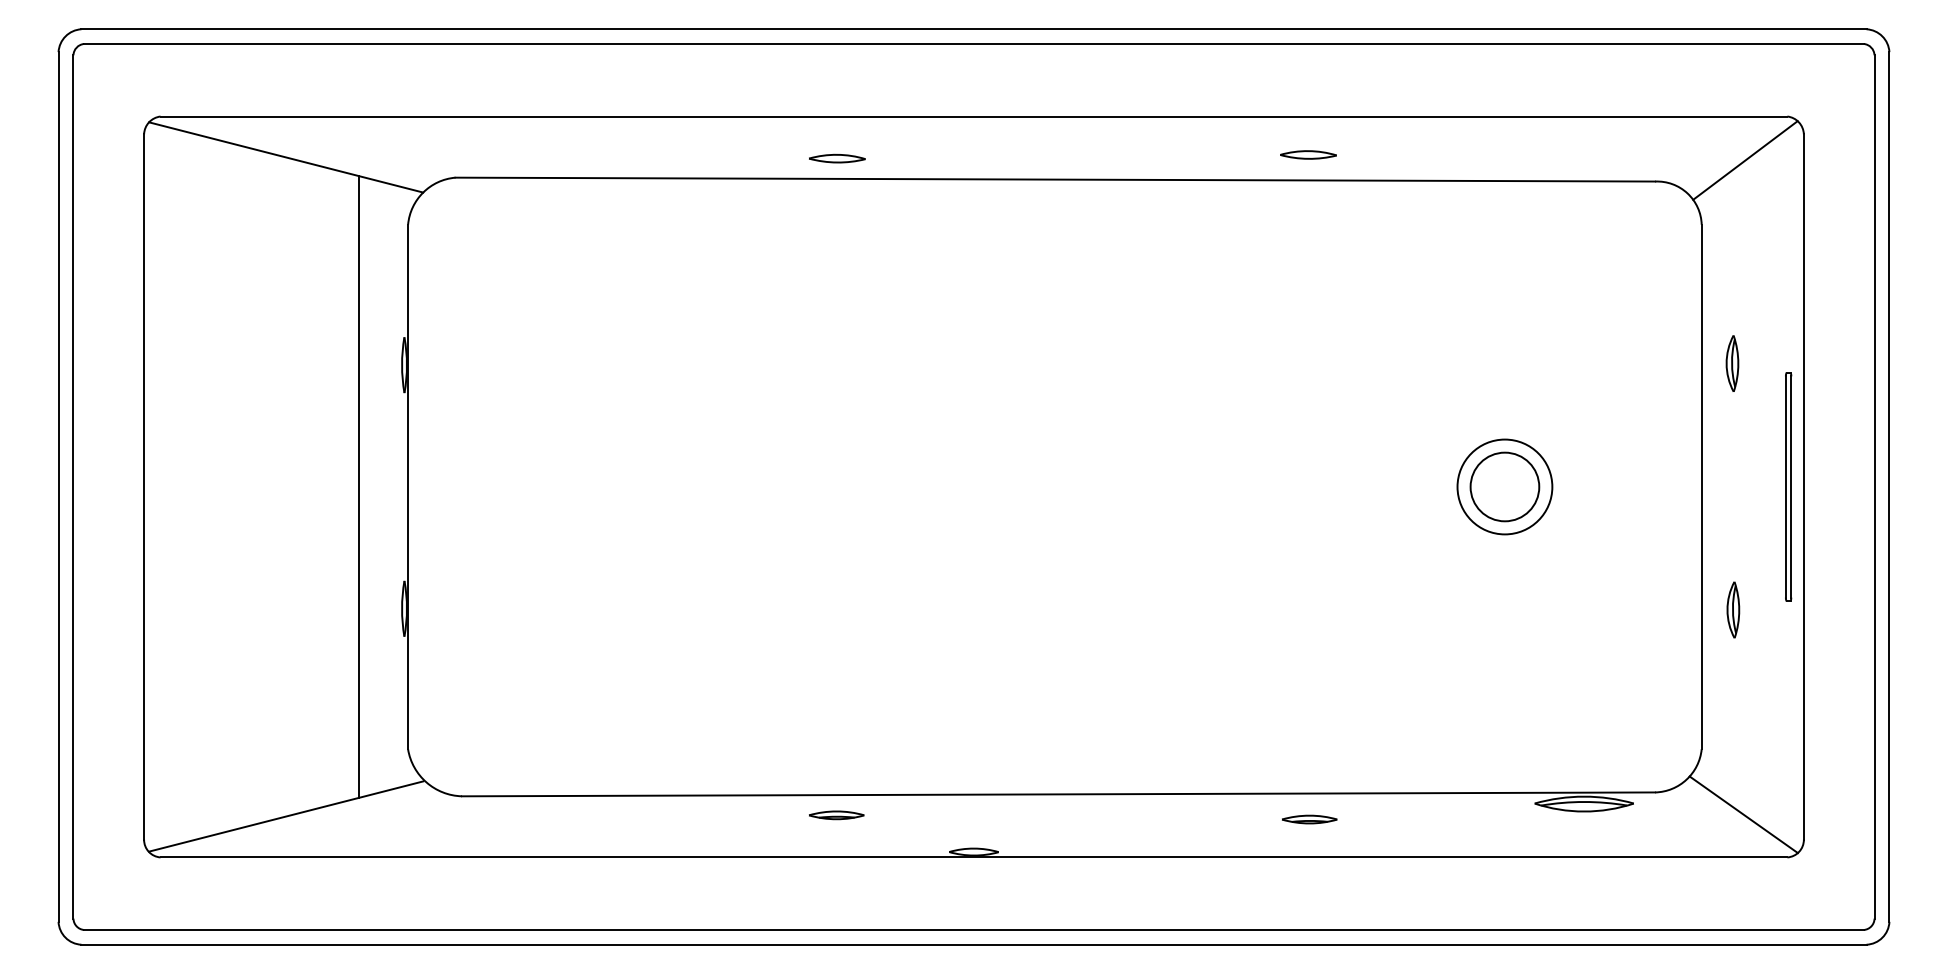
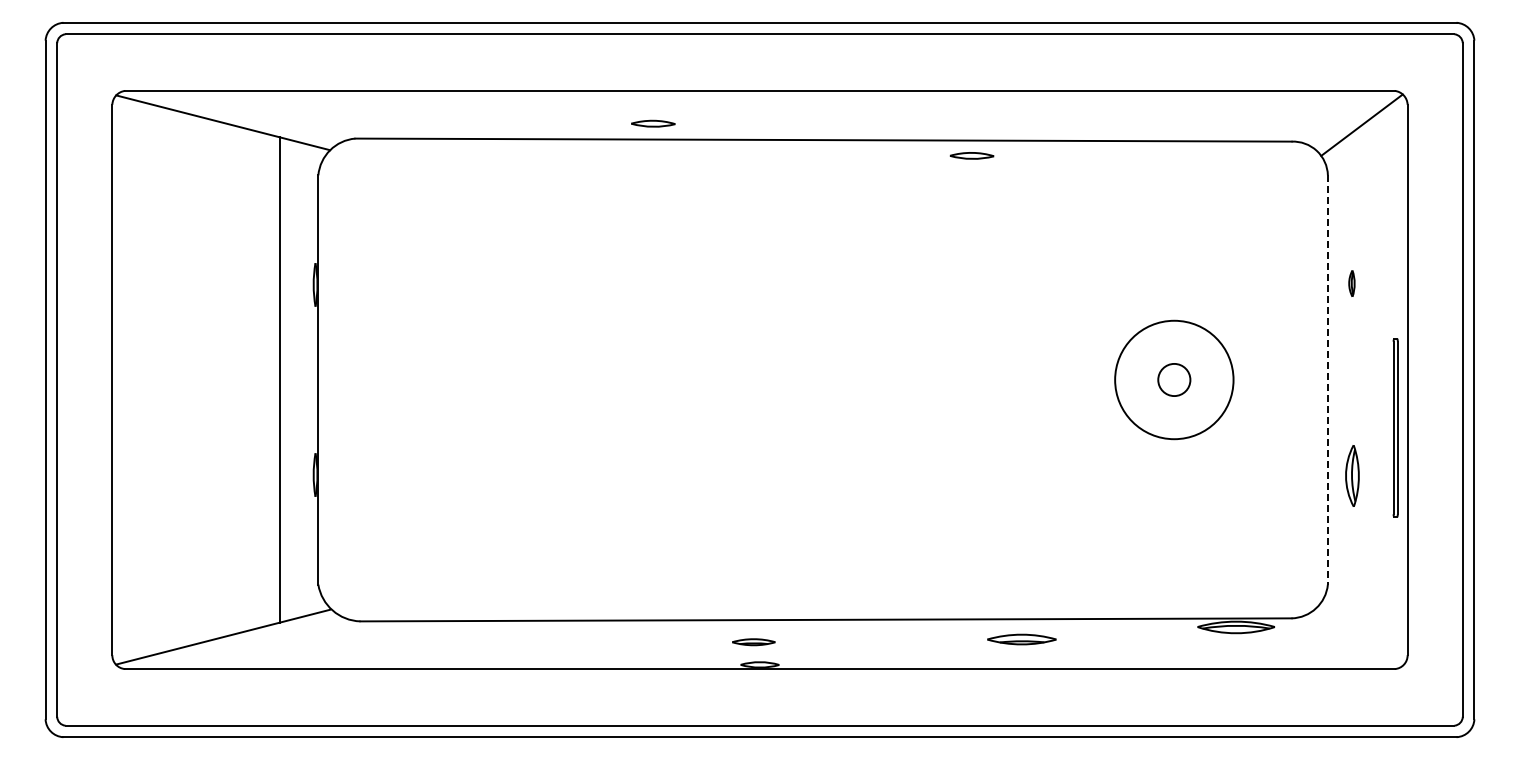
part: (1307, 154) -> (971, 155), moved
part: (1731, 363) -> (1351, 283), size x0.6
circle: (1505, 486) -> (1174, 379), size x0.6
circle: (1505, 486) -> (1174, 379), size x1.6
line: (1701, 486) -> (1327, 379), solid -> dashed
part: (1788, 486) -> (1395, 427), moved
part: (1733, 609) -> (1352, 475), size x1.4
line: (1743, 814) -> (1360, 635), removed
part: (836, 815) -> (753, 642), moved
part: (1309, 819) -> (1021, 639), size x1.6

